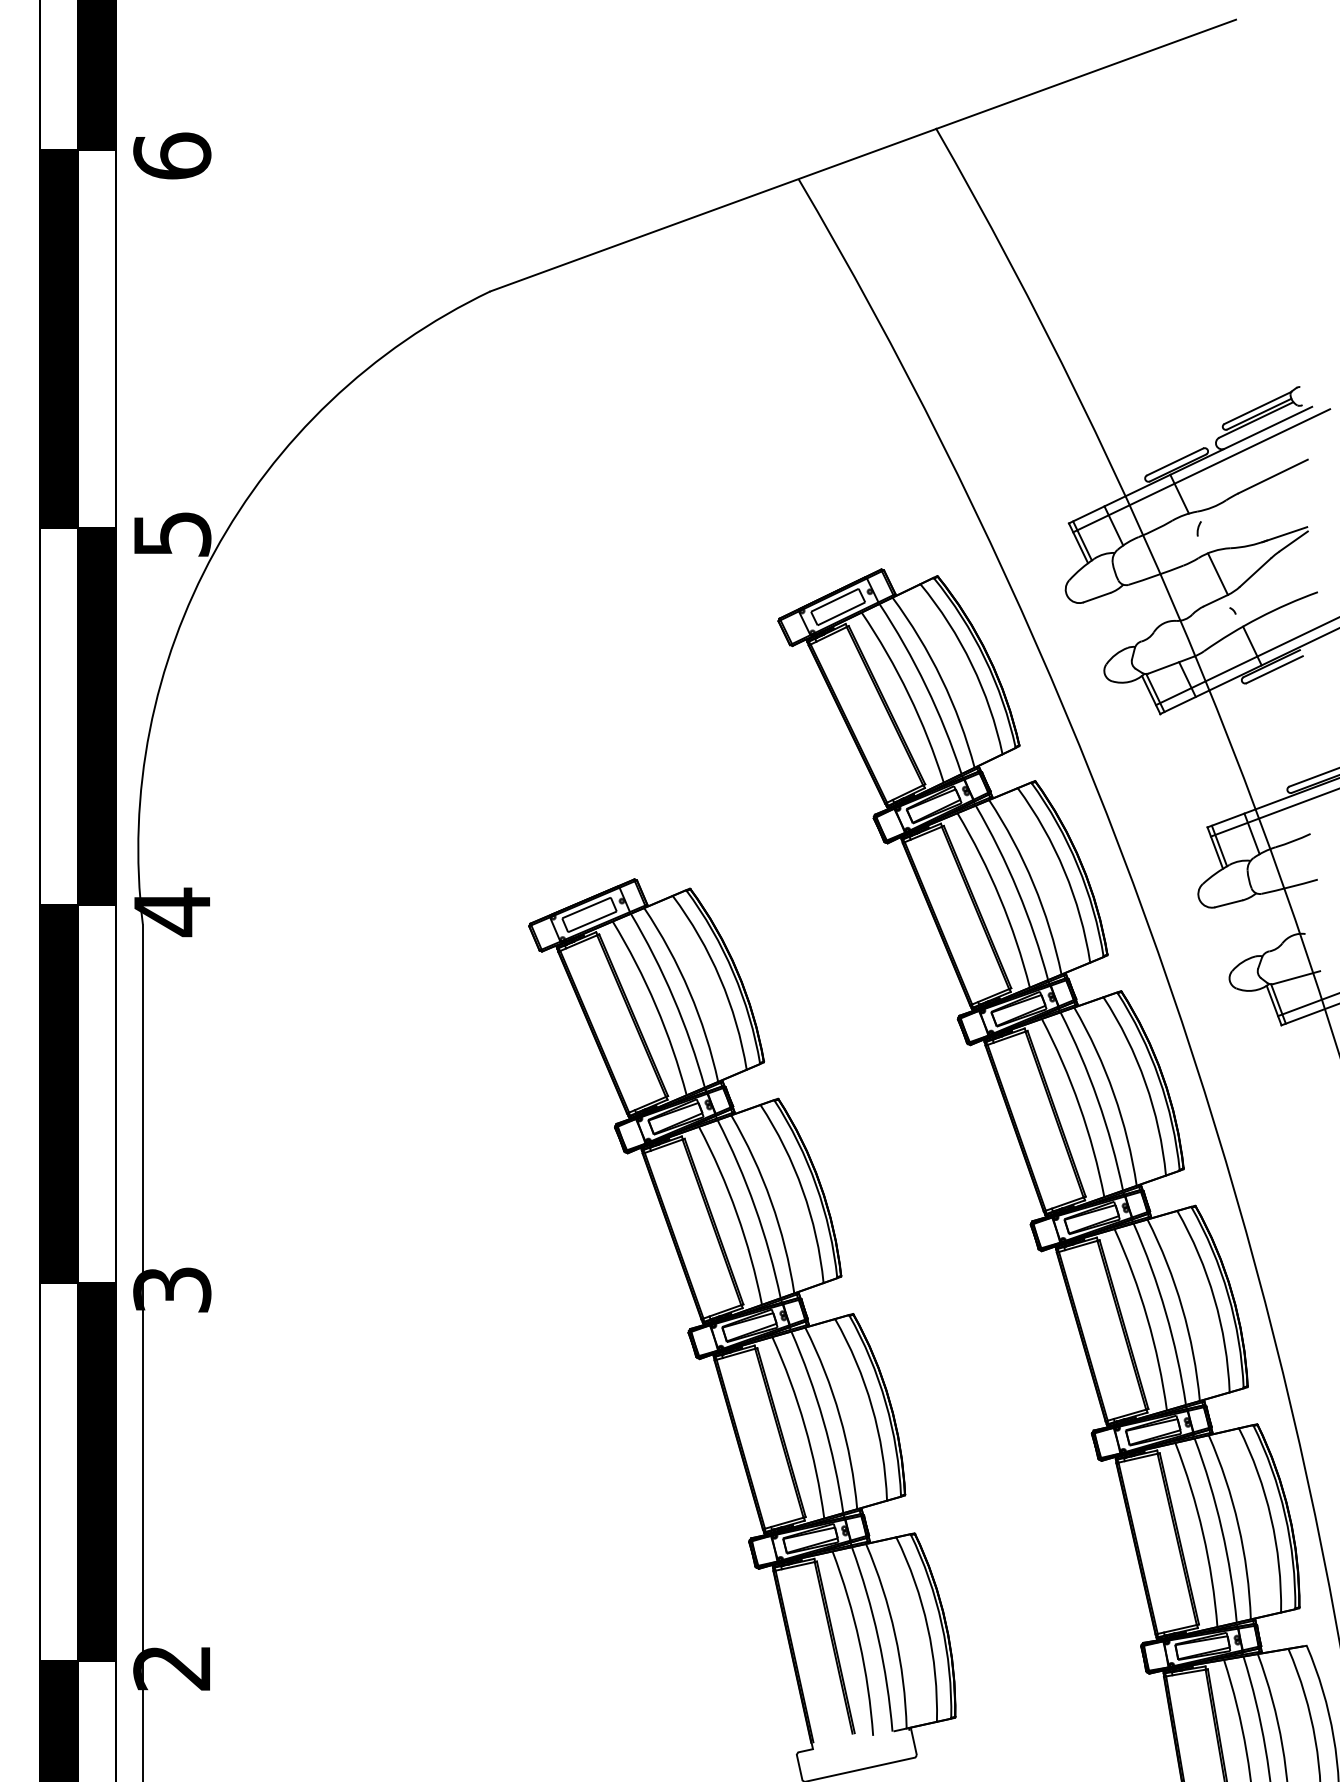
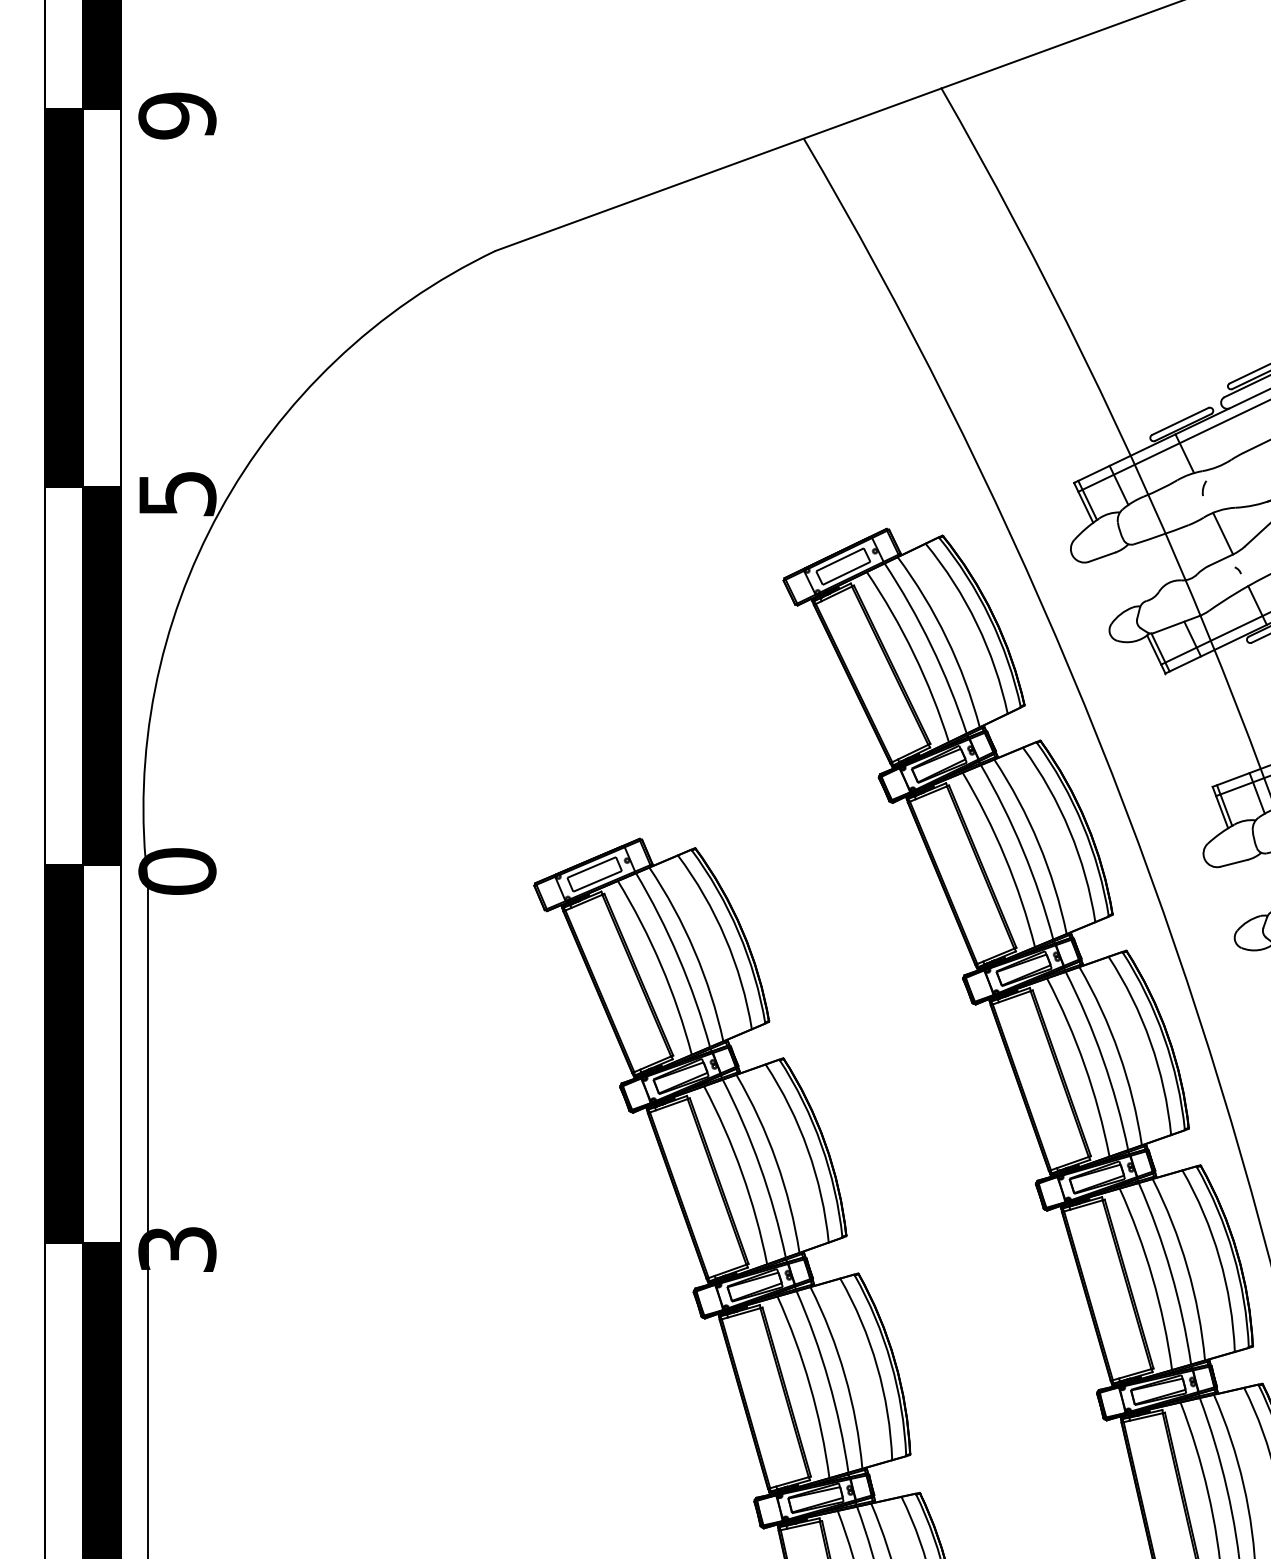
text: (172, 155) -> (177, 115), 6 -> 9
text: (172, 912) -> (177, 872), 4 -> 0

